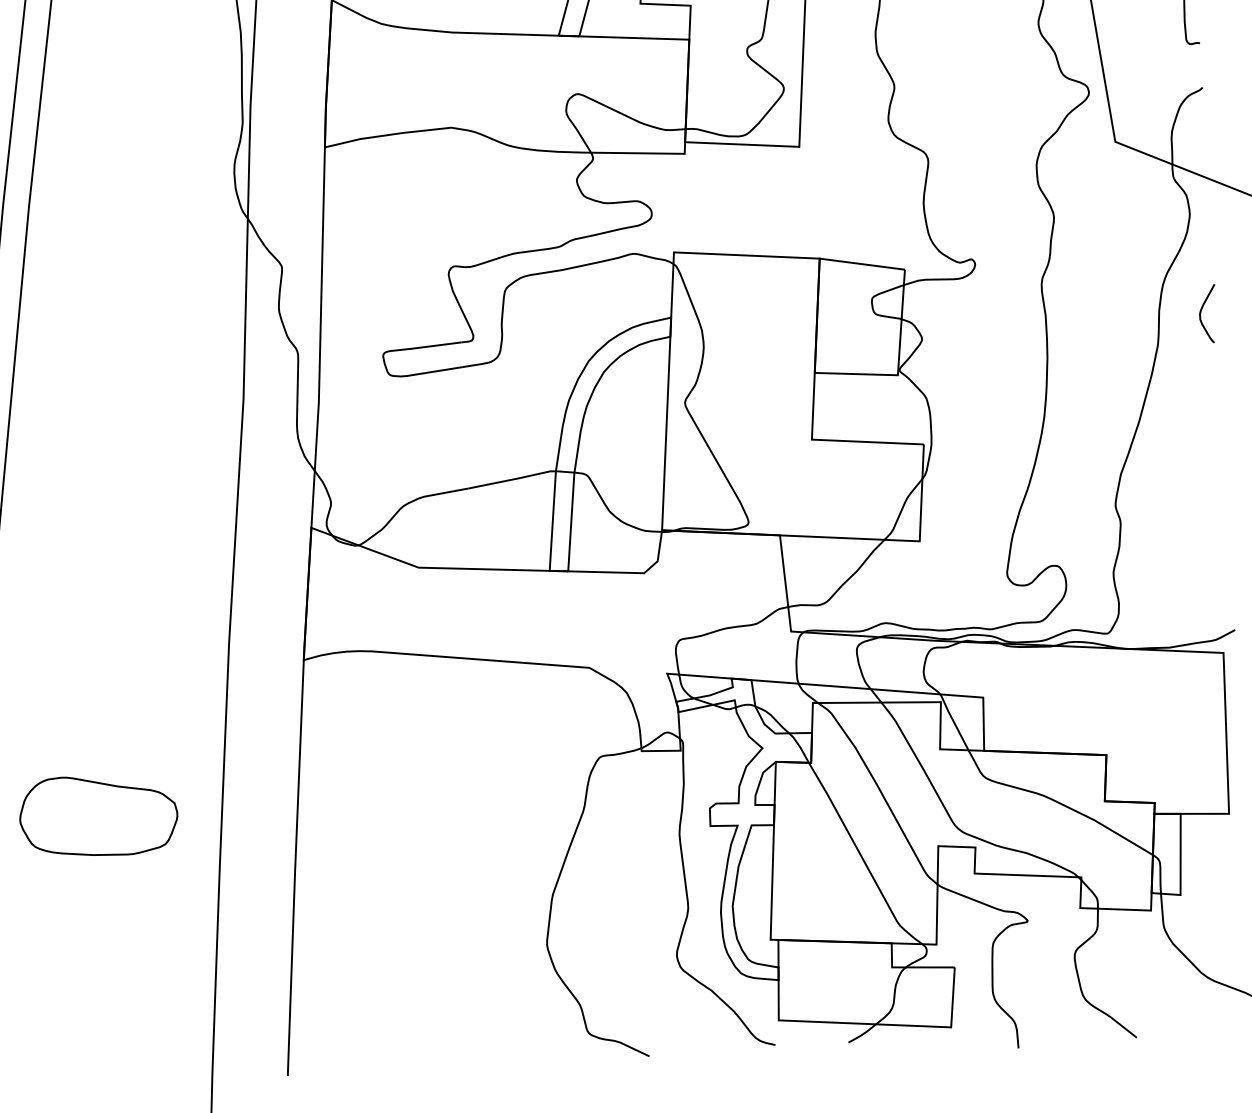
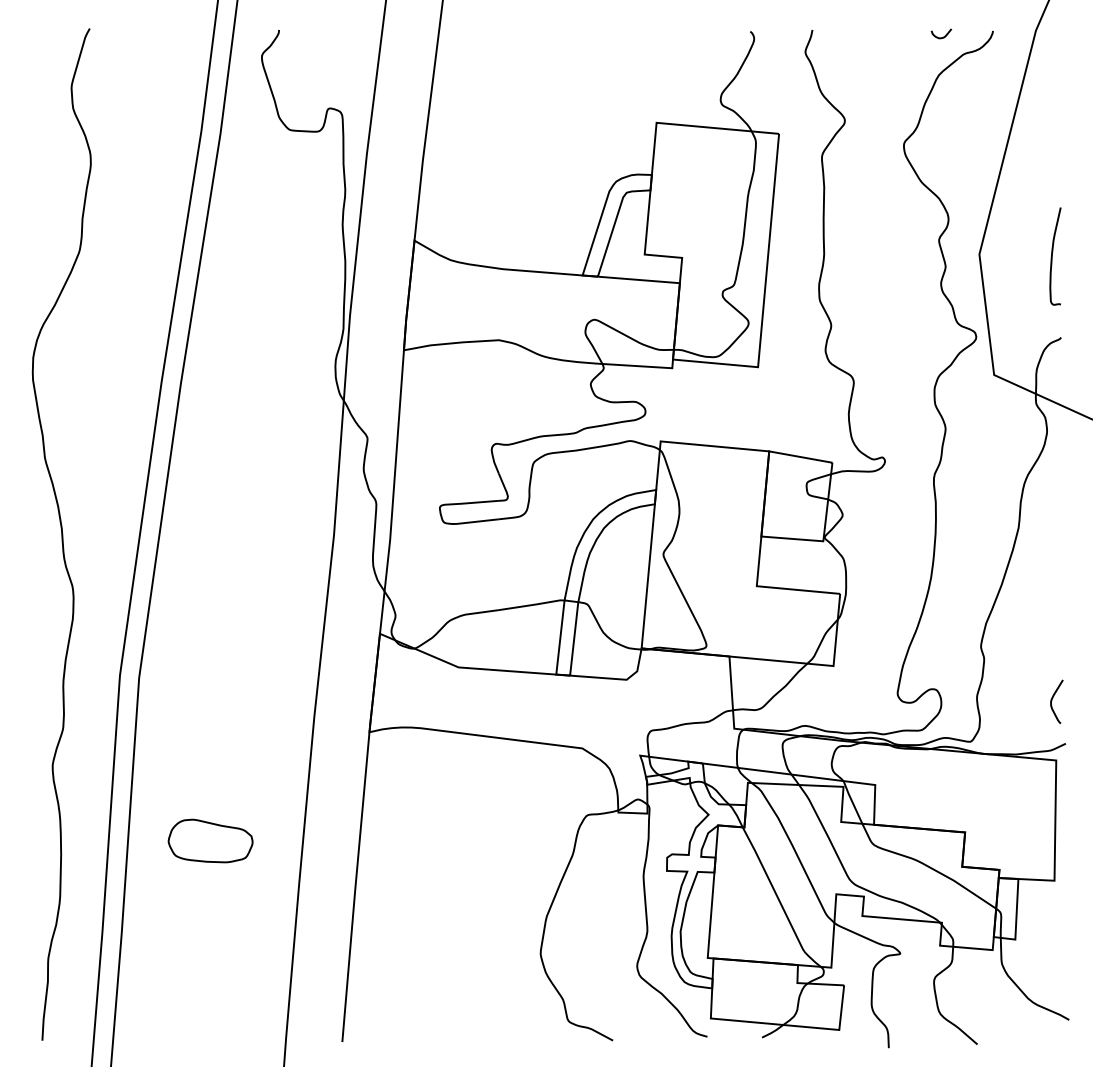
curve: (1201, 313) -> (1052, 701), moved
part: (98, 815) -> (210, 840), size x0.71

